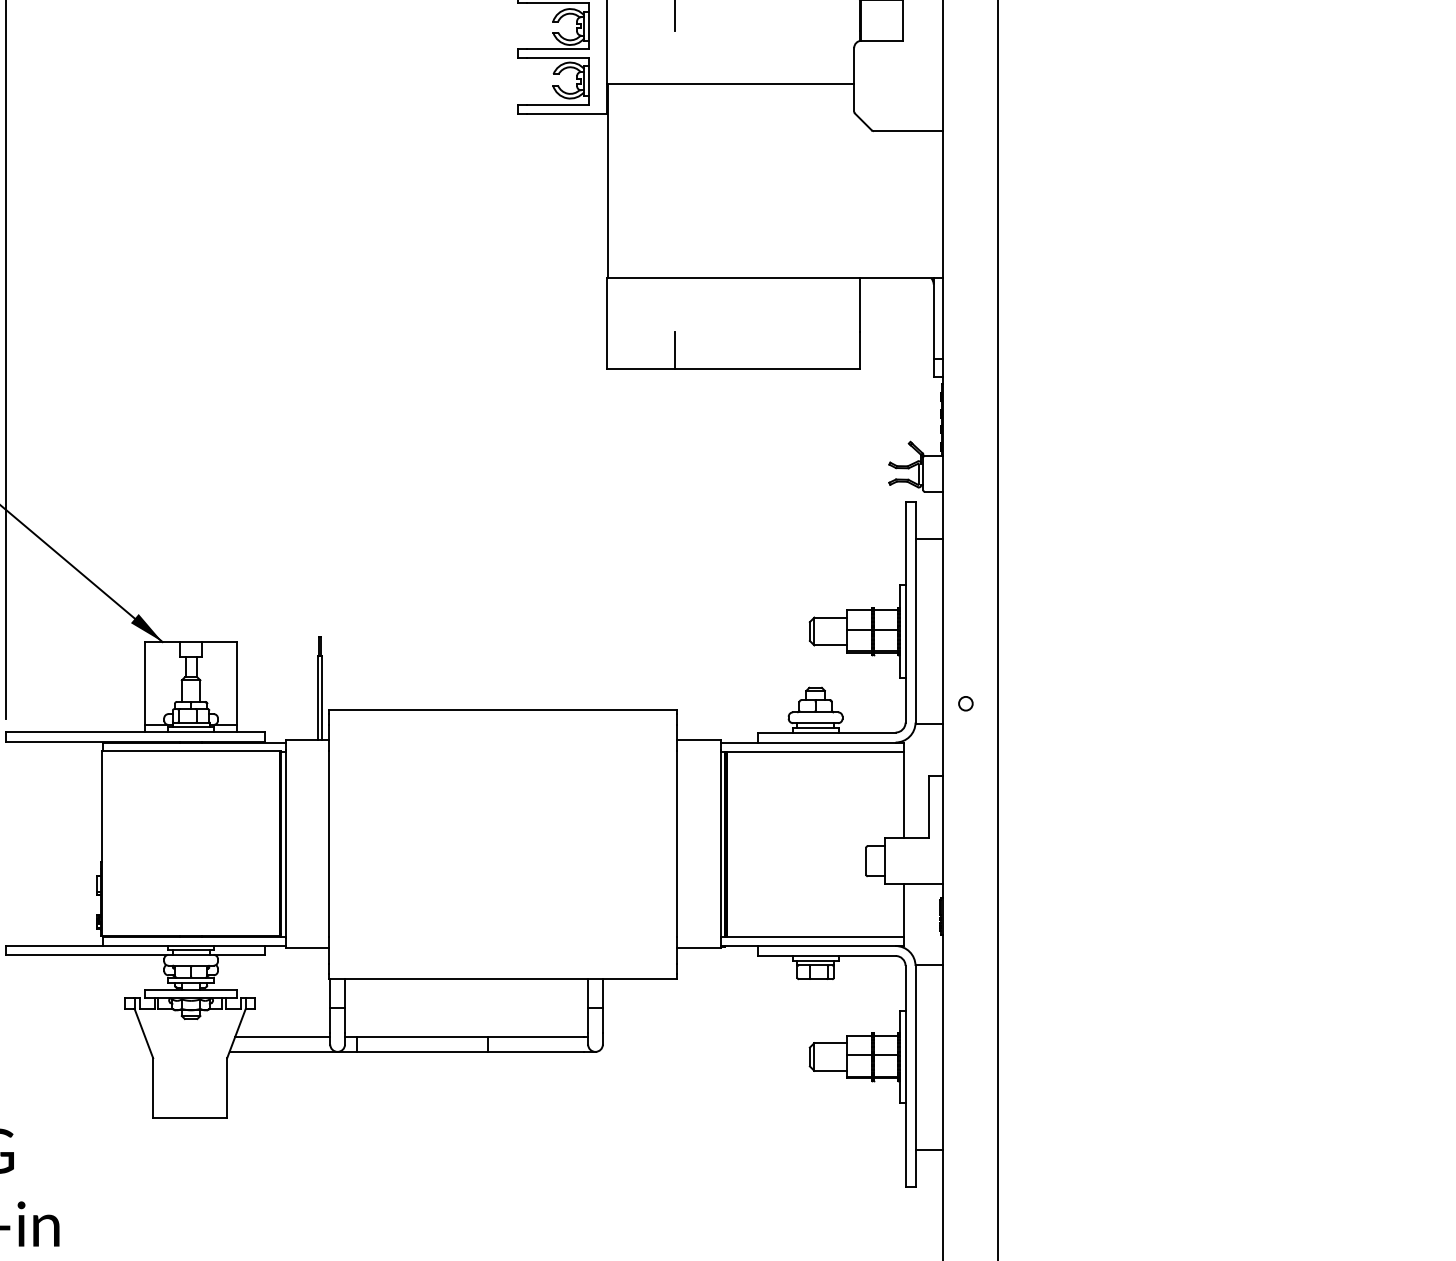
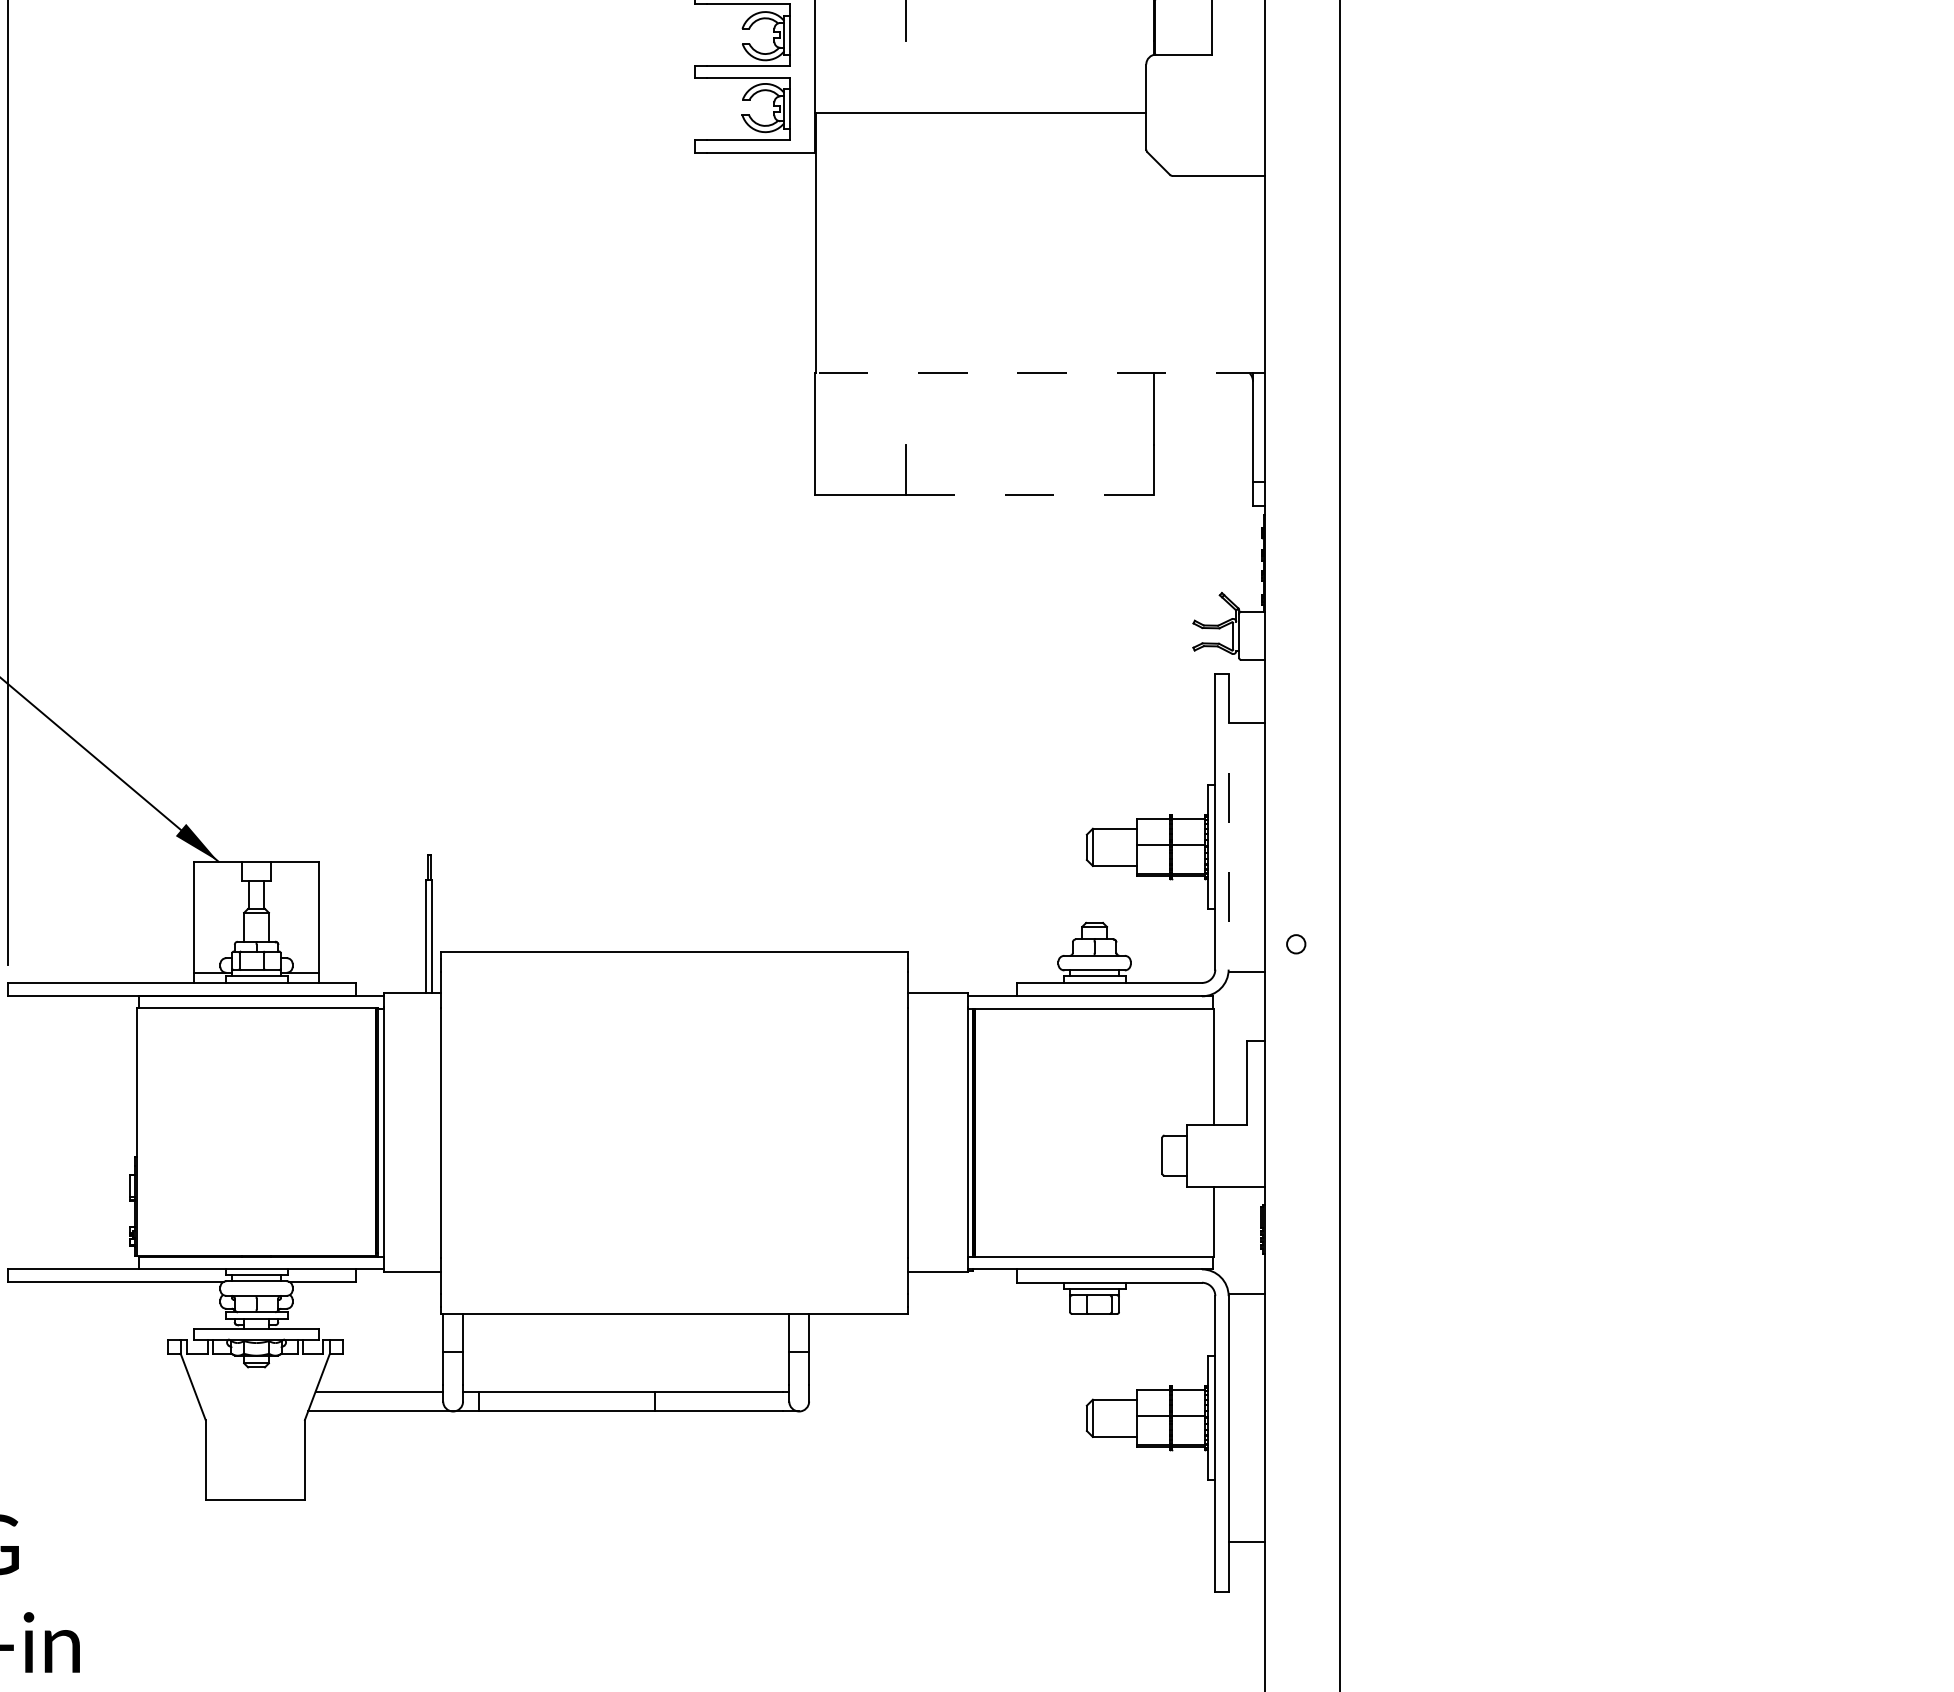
line: (775, 278) -> (1040, 373), solid -> dashed
line: (767, 368) -> (1029, 494), solid -> dashed
line: (915, 612) -> (1228, 822), solid -> dashed

